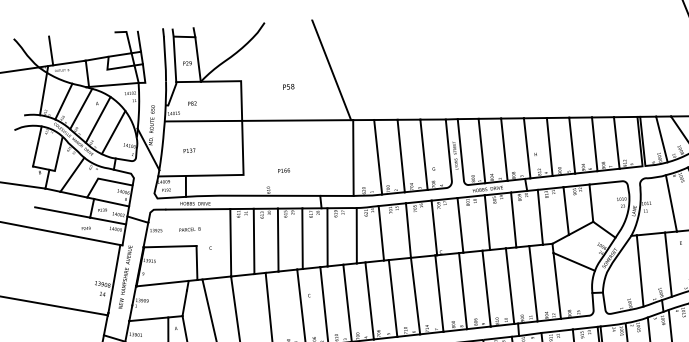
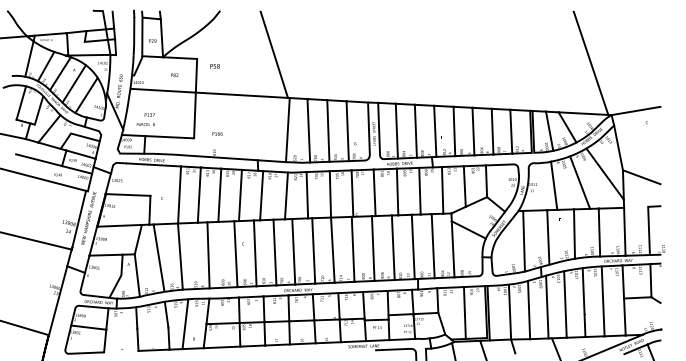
line: (51, 50) -> (38, 22), removed
text: (288, 87) -> (214, 66), moved
text: (192, 102) -> (174, 74), moved
text: (283, 170) -> (217, 133), moved
text: (189, 229) -> (145, 124), moved

